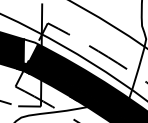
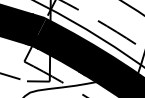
fill: (30, 54) -> (39, 29), added

